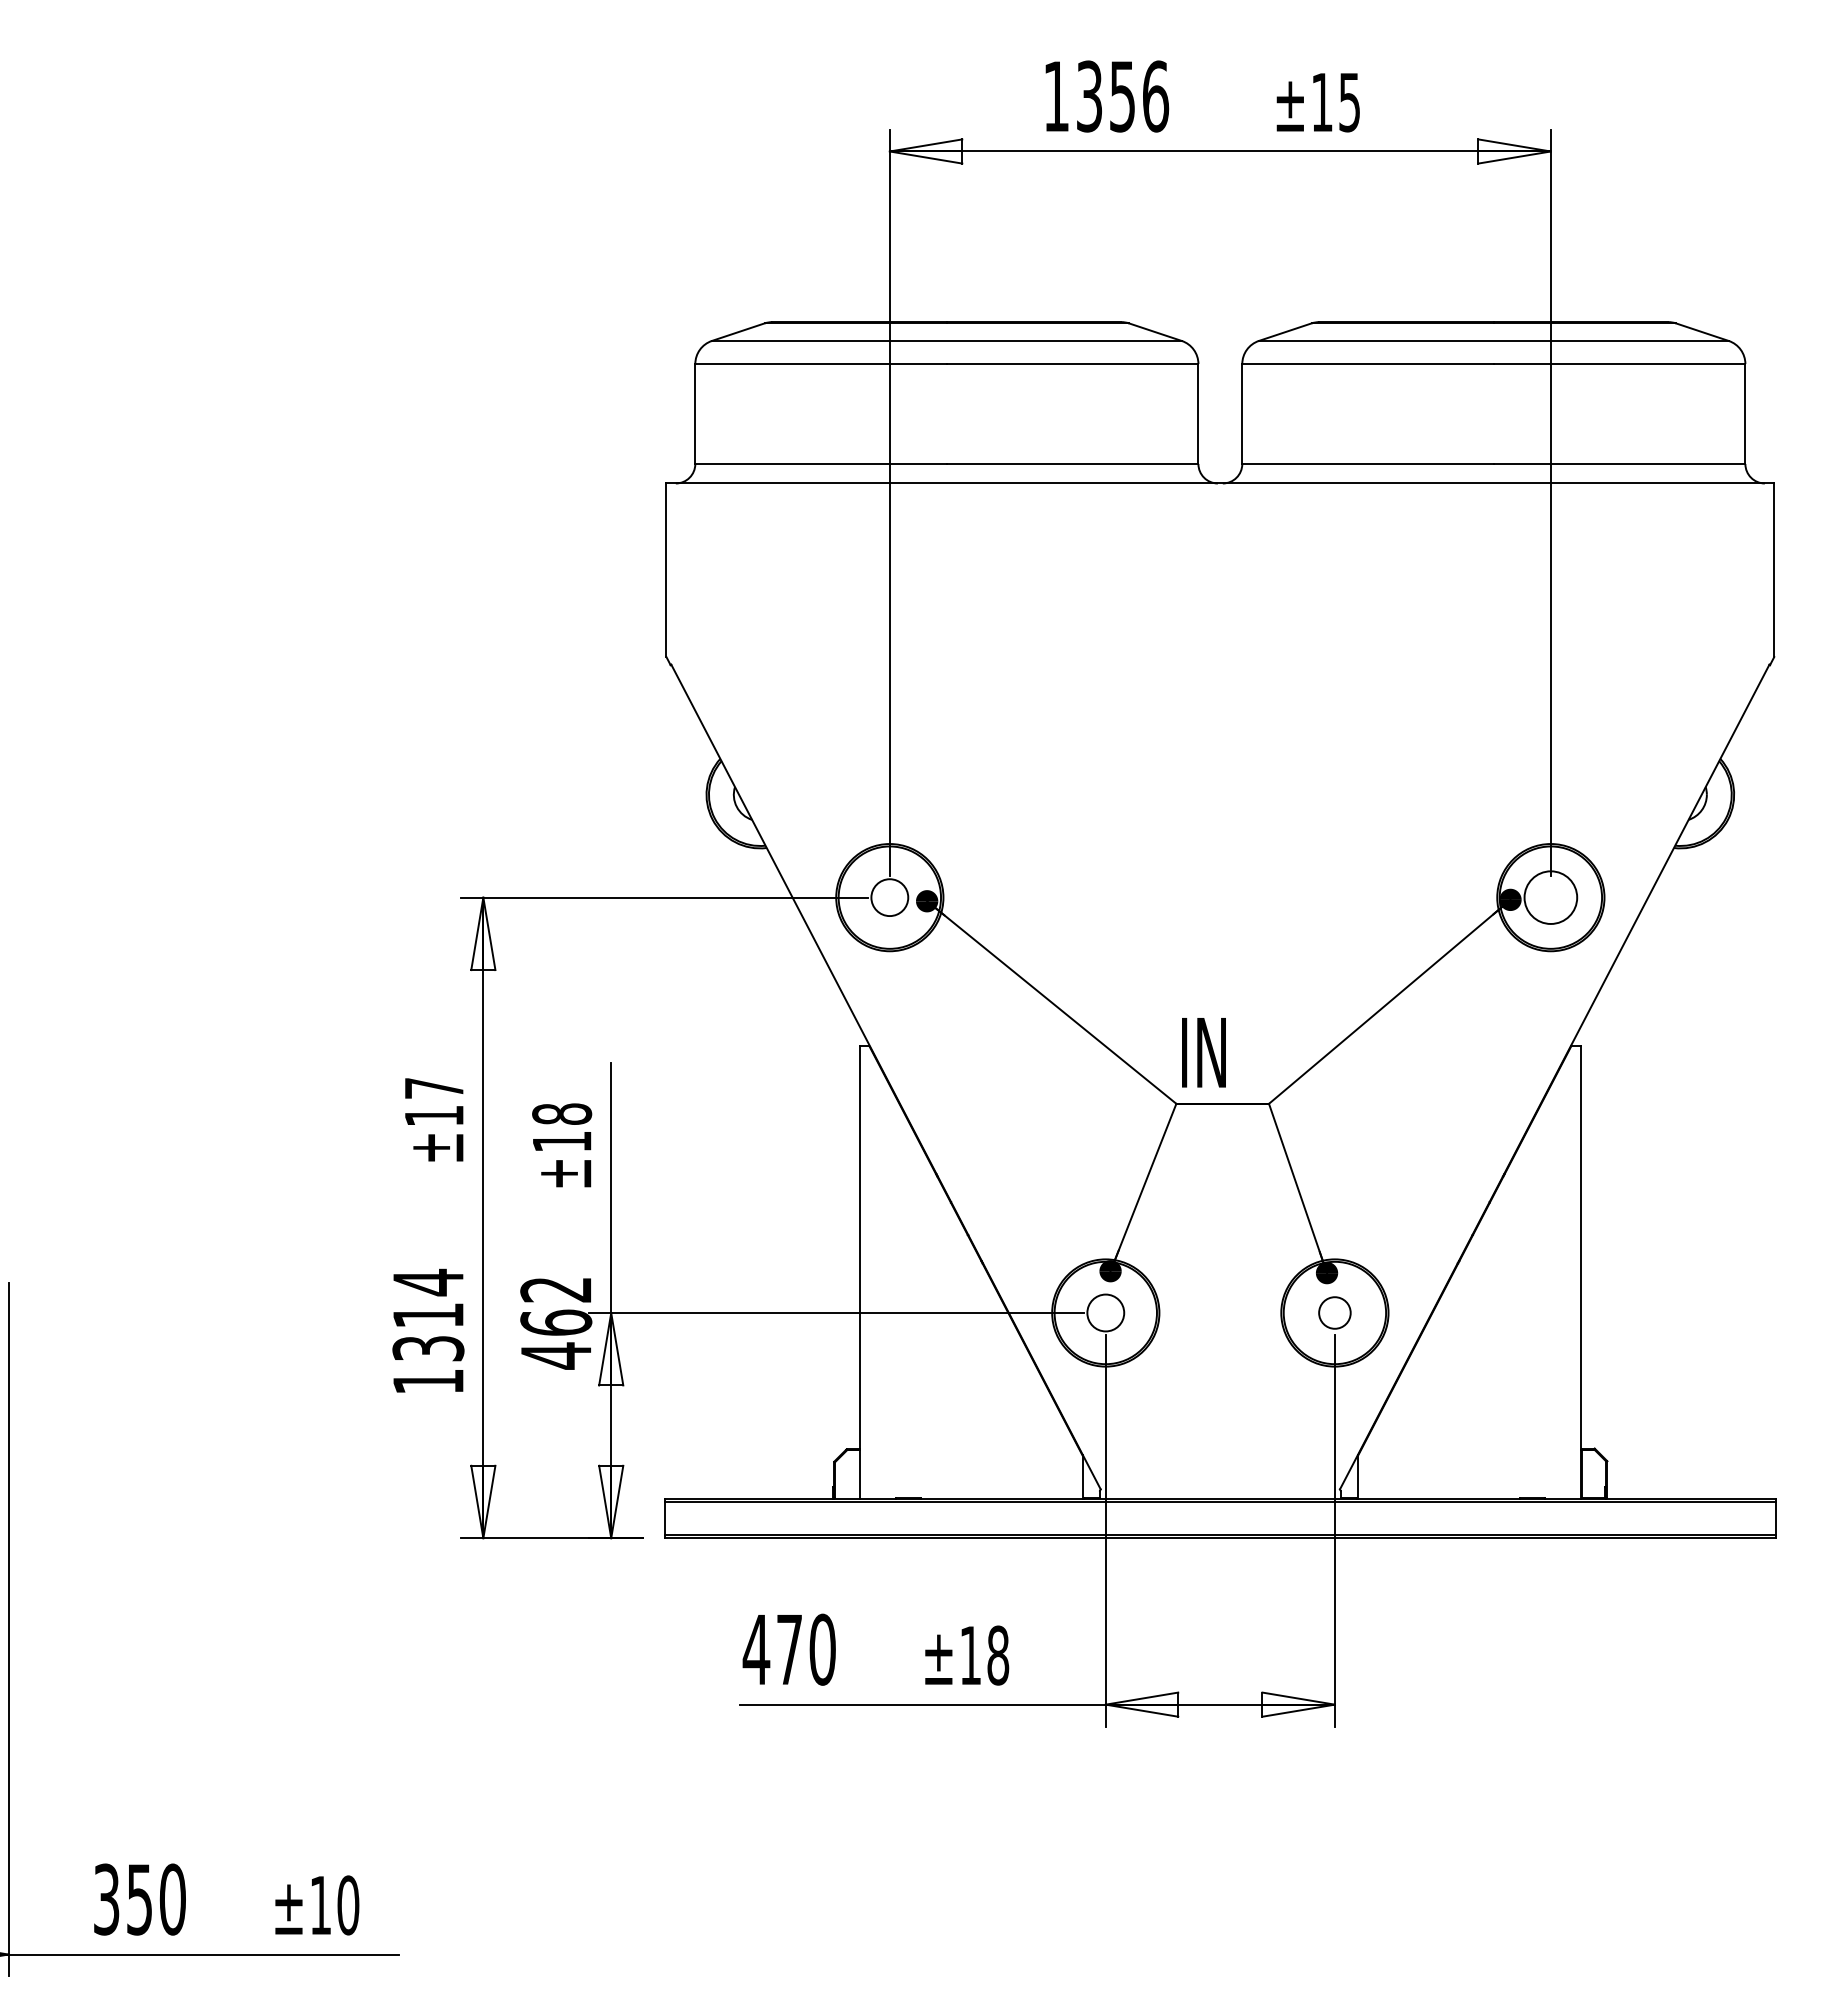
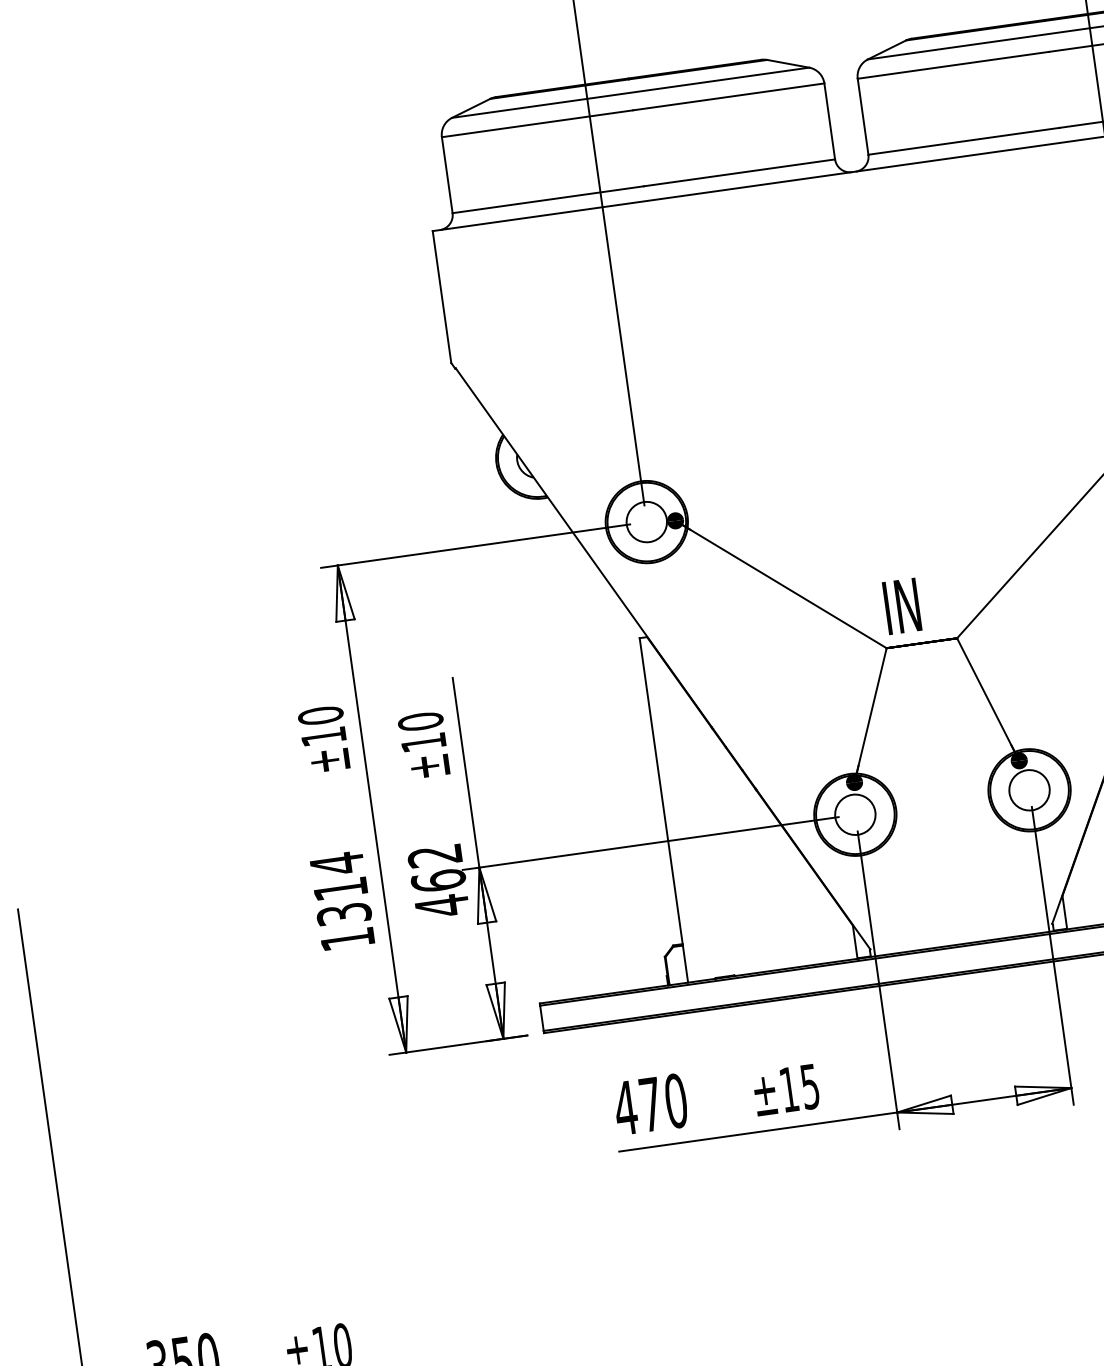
circle: (889, 897) -> (646, 522), size x1.43
text: (434, 1088) -> (321, 715), ±17 -> ±10
text: (561, 1114) -> (420, 722), ±18 -> ±10
circle: (1105, 1312) -> (855, 814), size x1.43
circle: (1334, 1312) -> (1029, 789), size x1.67
text: (998, 1655) -> (810, 1086), ±18 -> ±15

